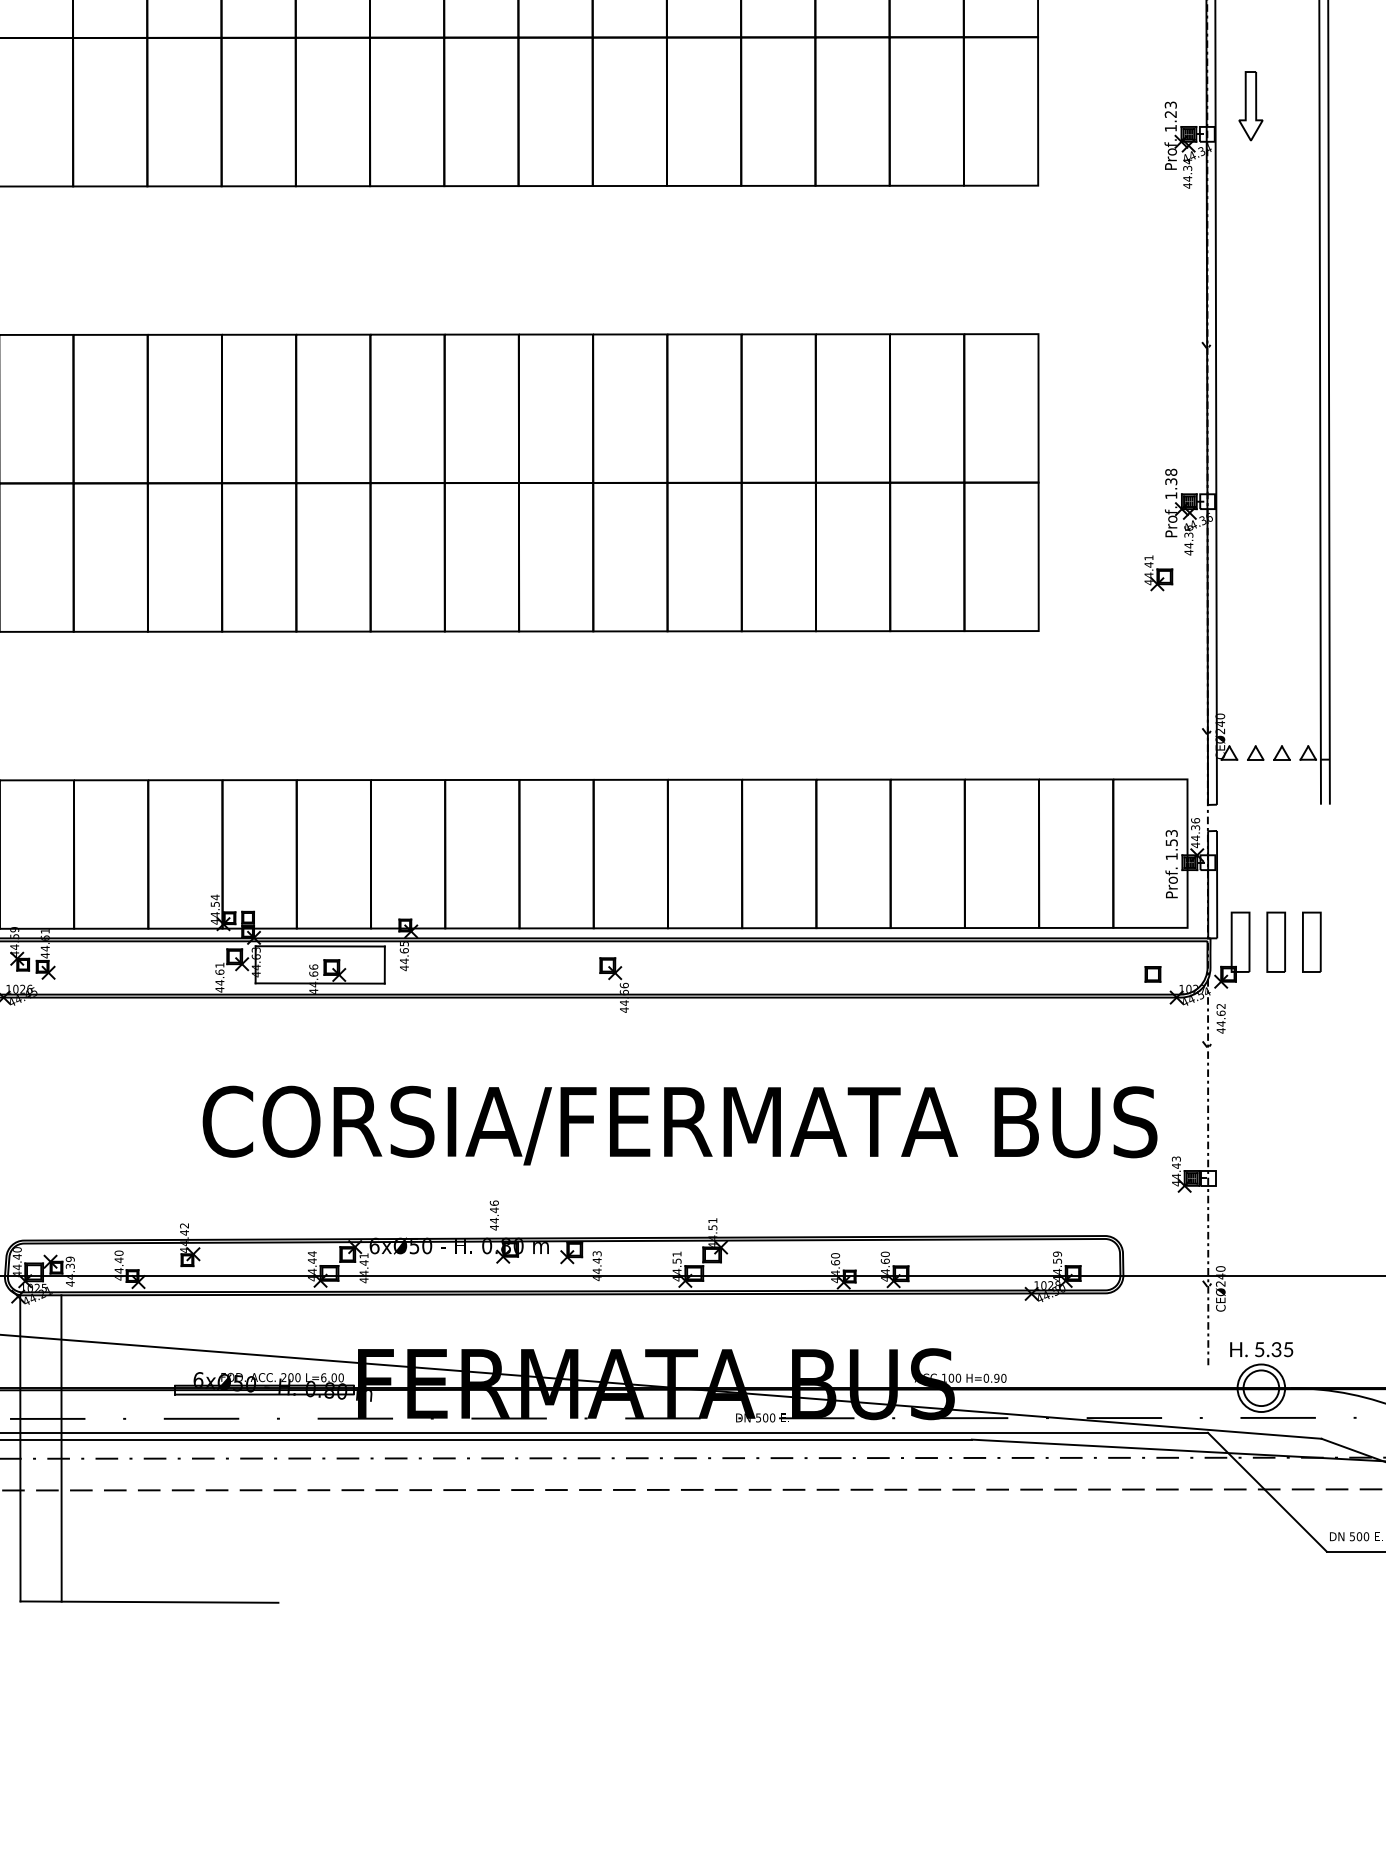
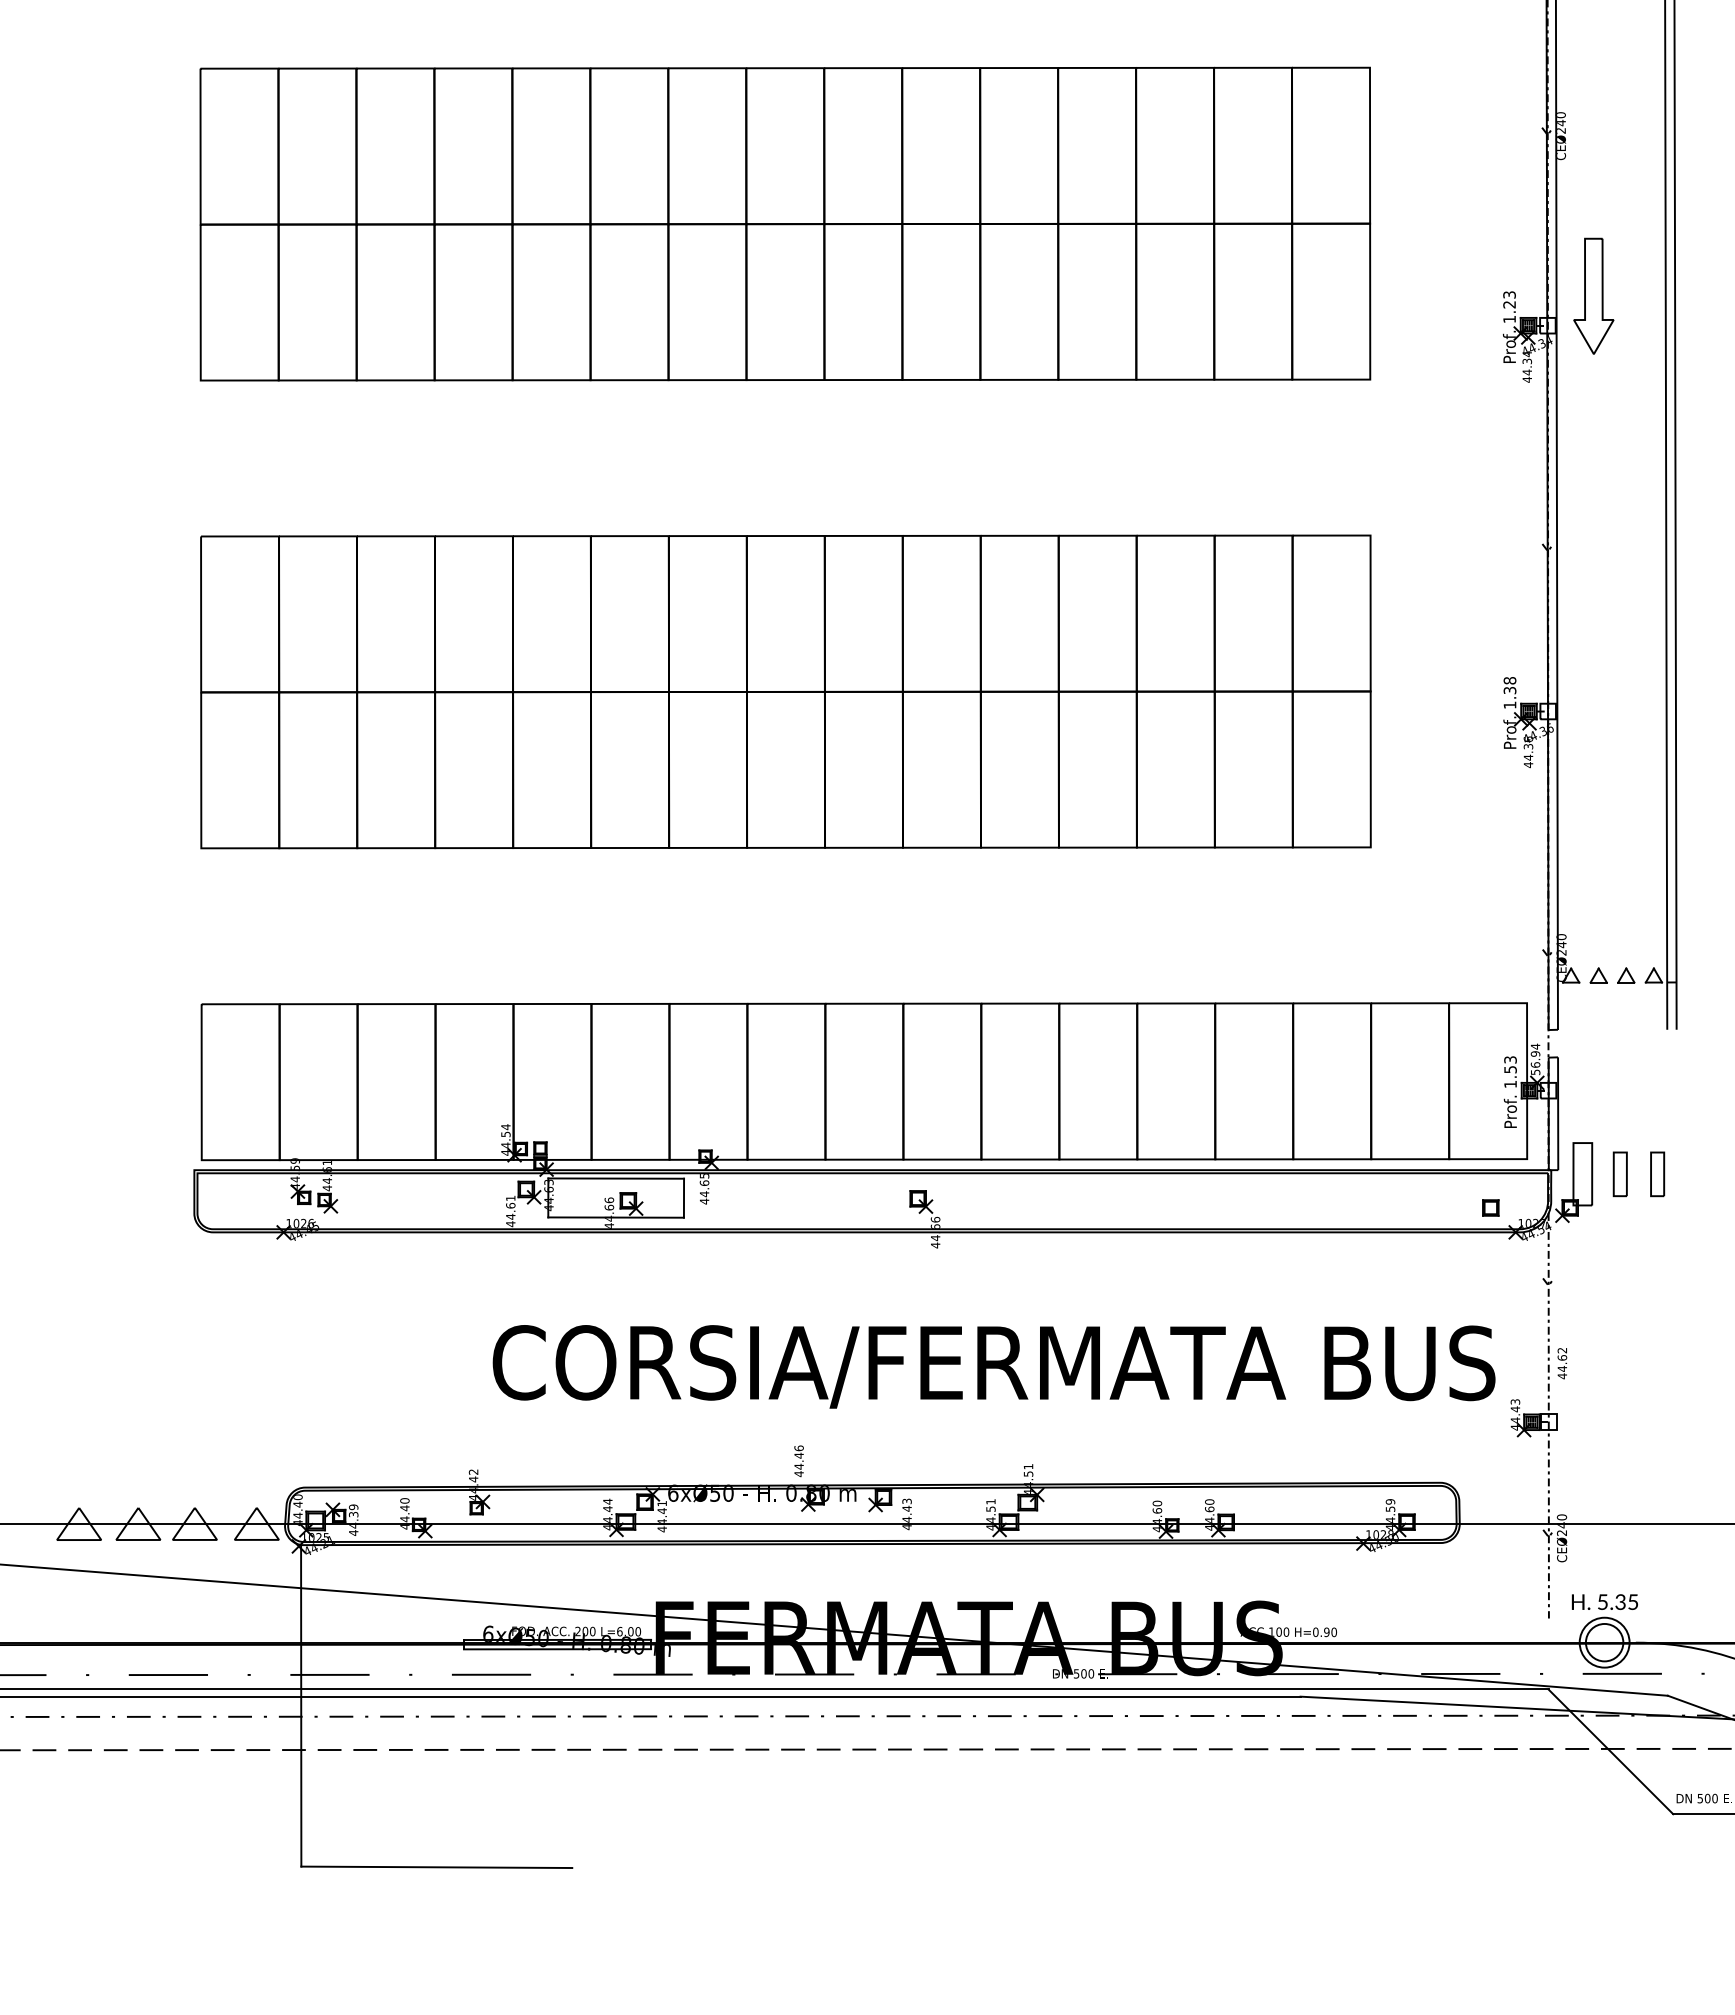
part: (1250, 105) -> (1593, 295), size x1.6
part: (1158, 573) -> (1496, 786), removed
text: (1195, 833) -> (1535, 1059), 44.36 -> 56.94
part: (1276, 942) -> (1620, 1174), size x0.7
part: (1311, 942) -> (1657, 1174), size x0.7
text: (1221, 1018) -> (1562, 1363), moved
line: (61, 1448) -> (344, 1705), removed

